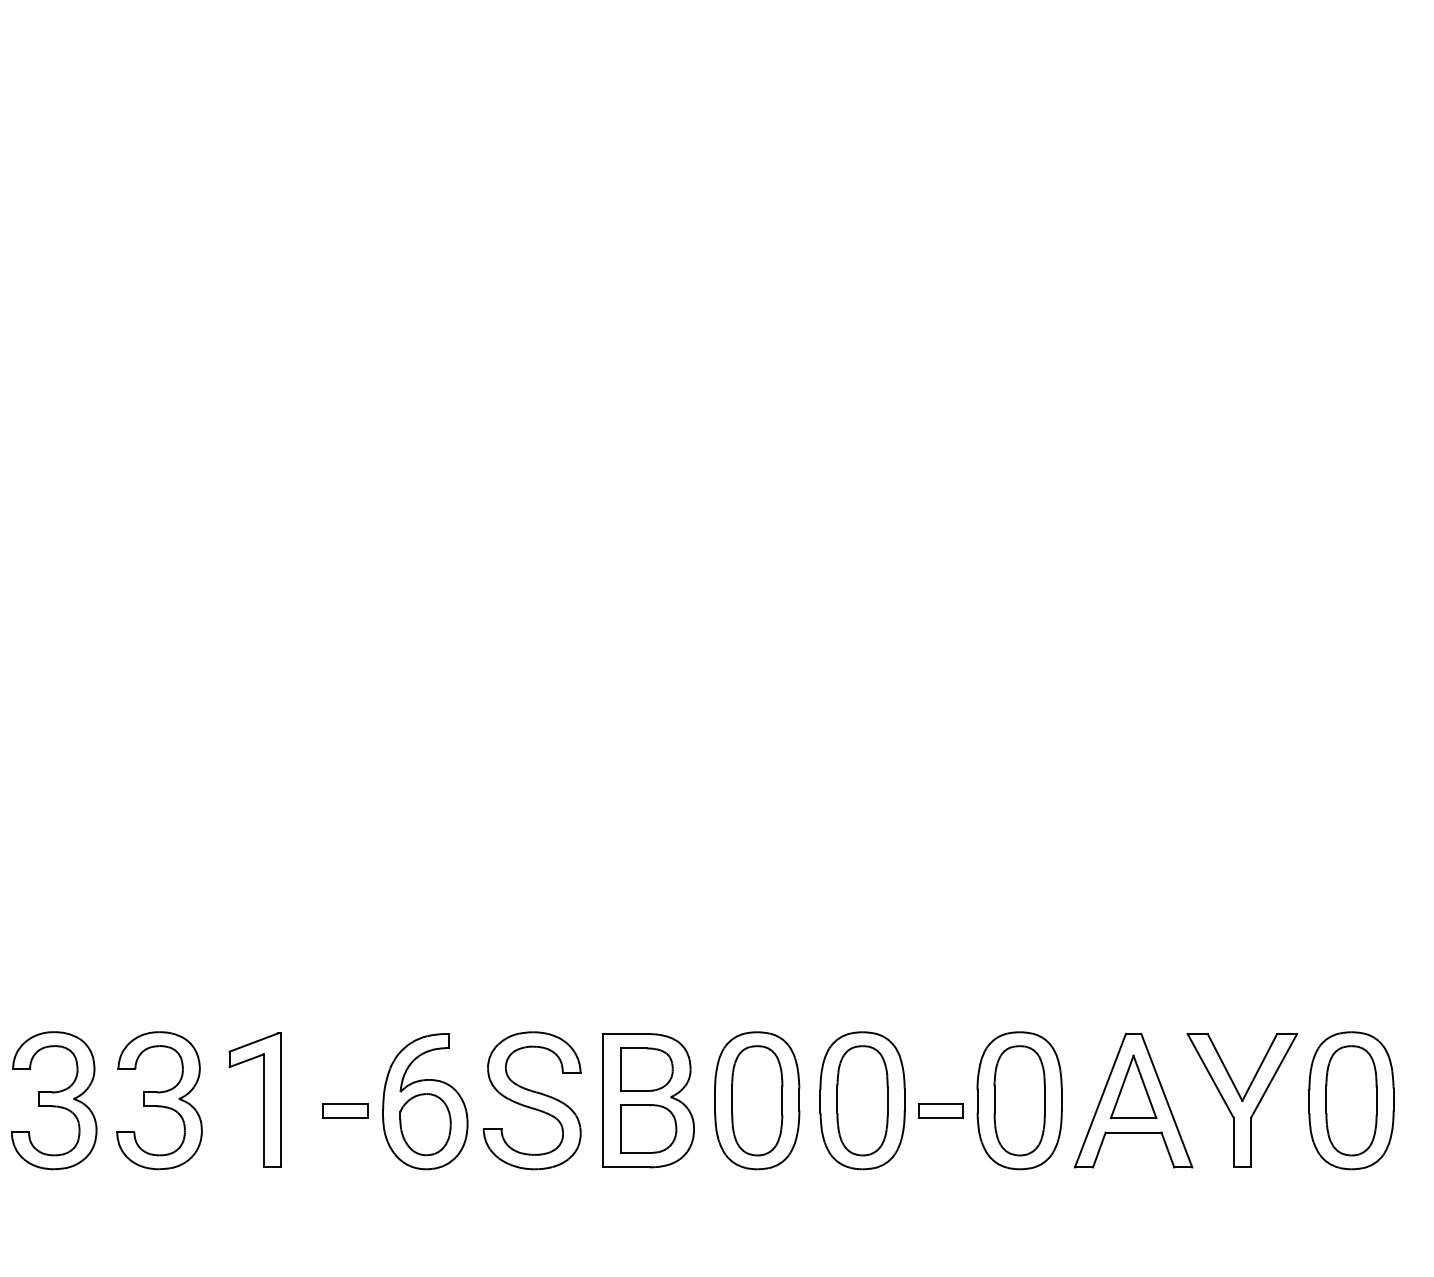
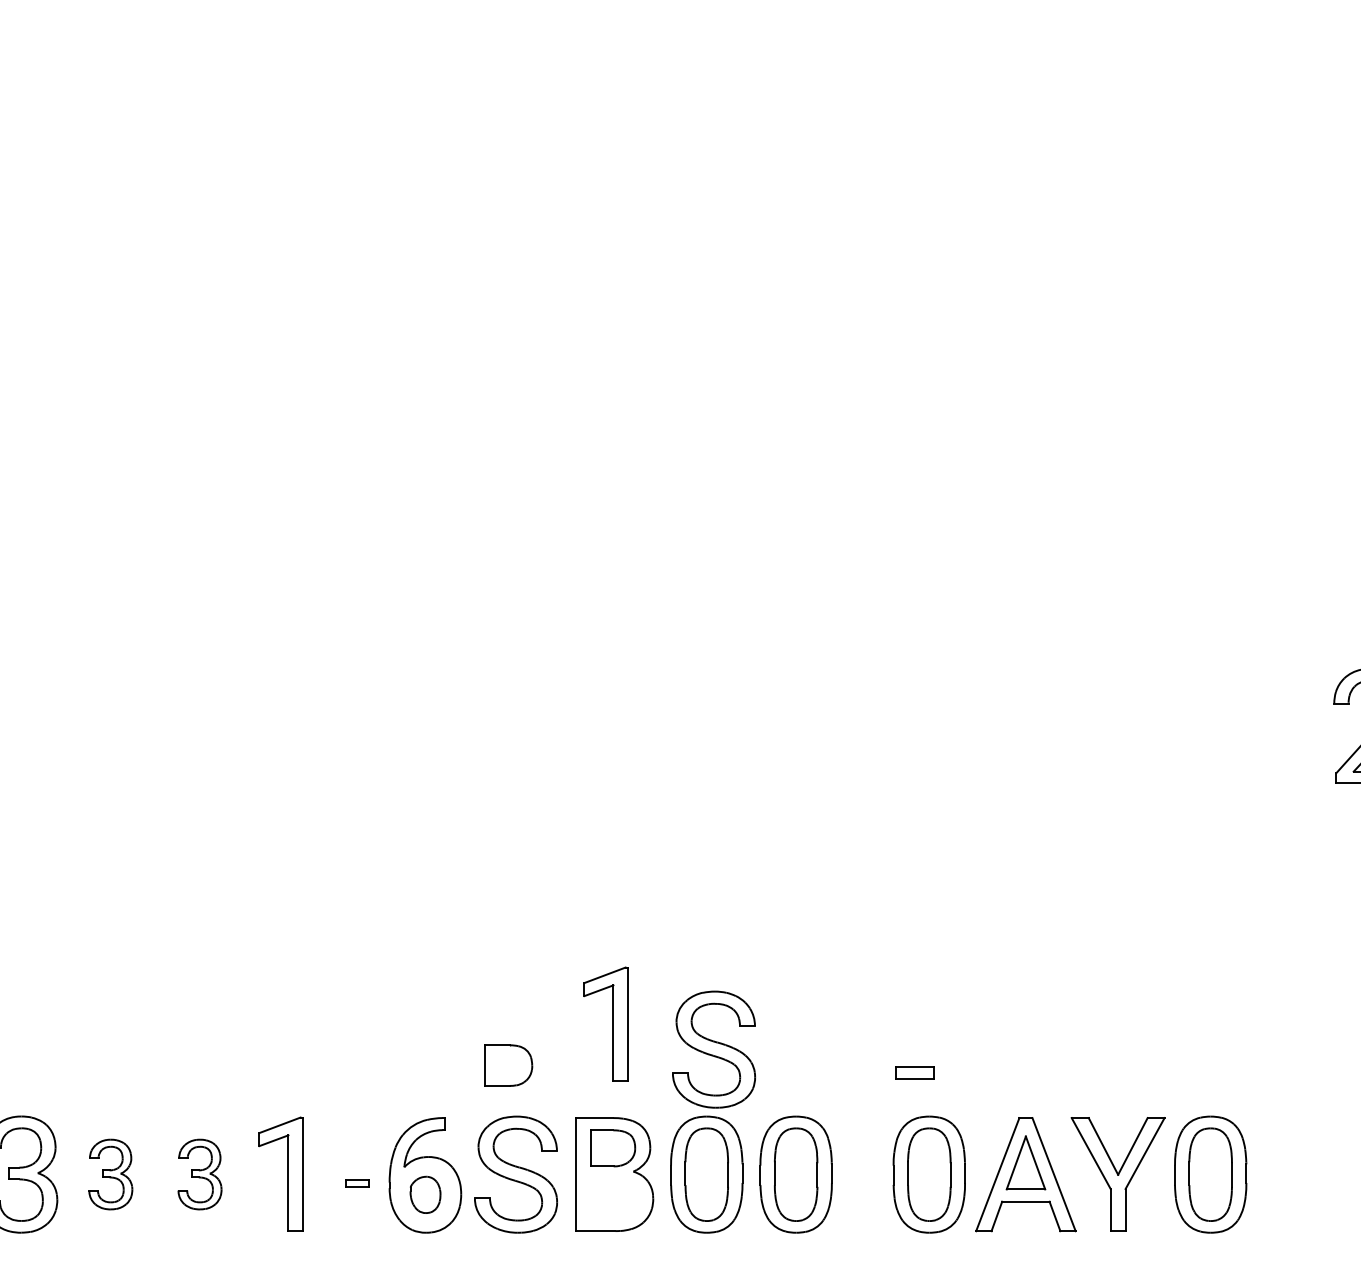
part: (646, 922) -> (612, 1023), added
part: (765, 953) -> (713, 1049), added
part: (53, 1100) -> (110, 1174), size x0.6
part: (158, 1100) -> (199, 1174), size x0.6
part: (344, 1109) -> (356, 1182), size x0.6
part: (940, 1109) -> (914, 1072), moved
part: (425, 1124) -> (425, 1194), size x0.7
part: (648, 1128) -> (508, 1065), moved

